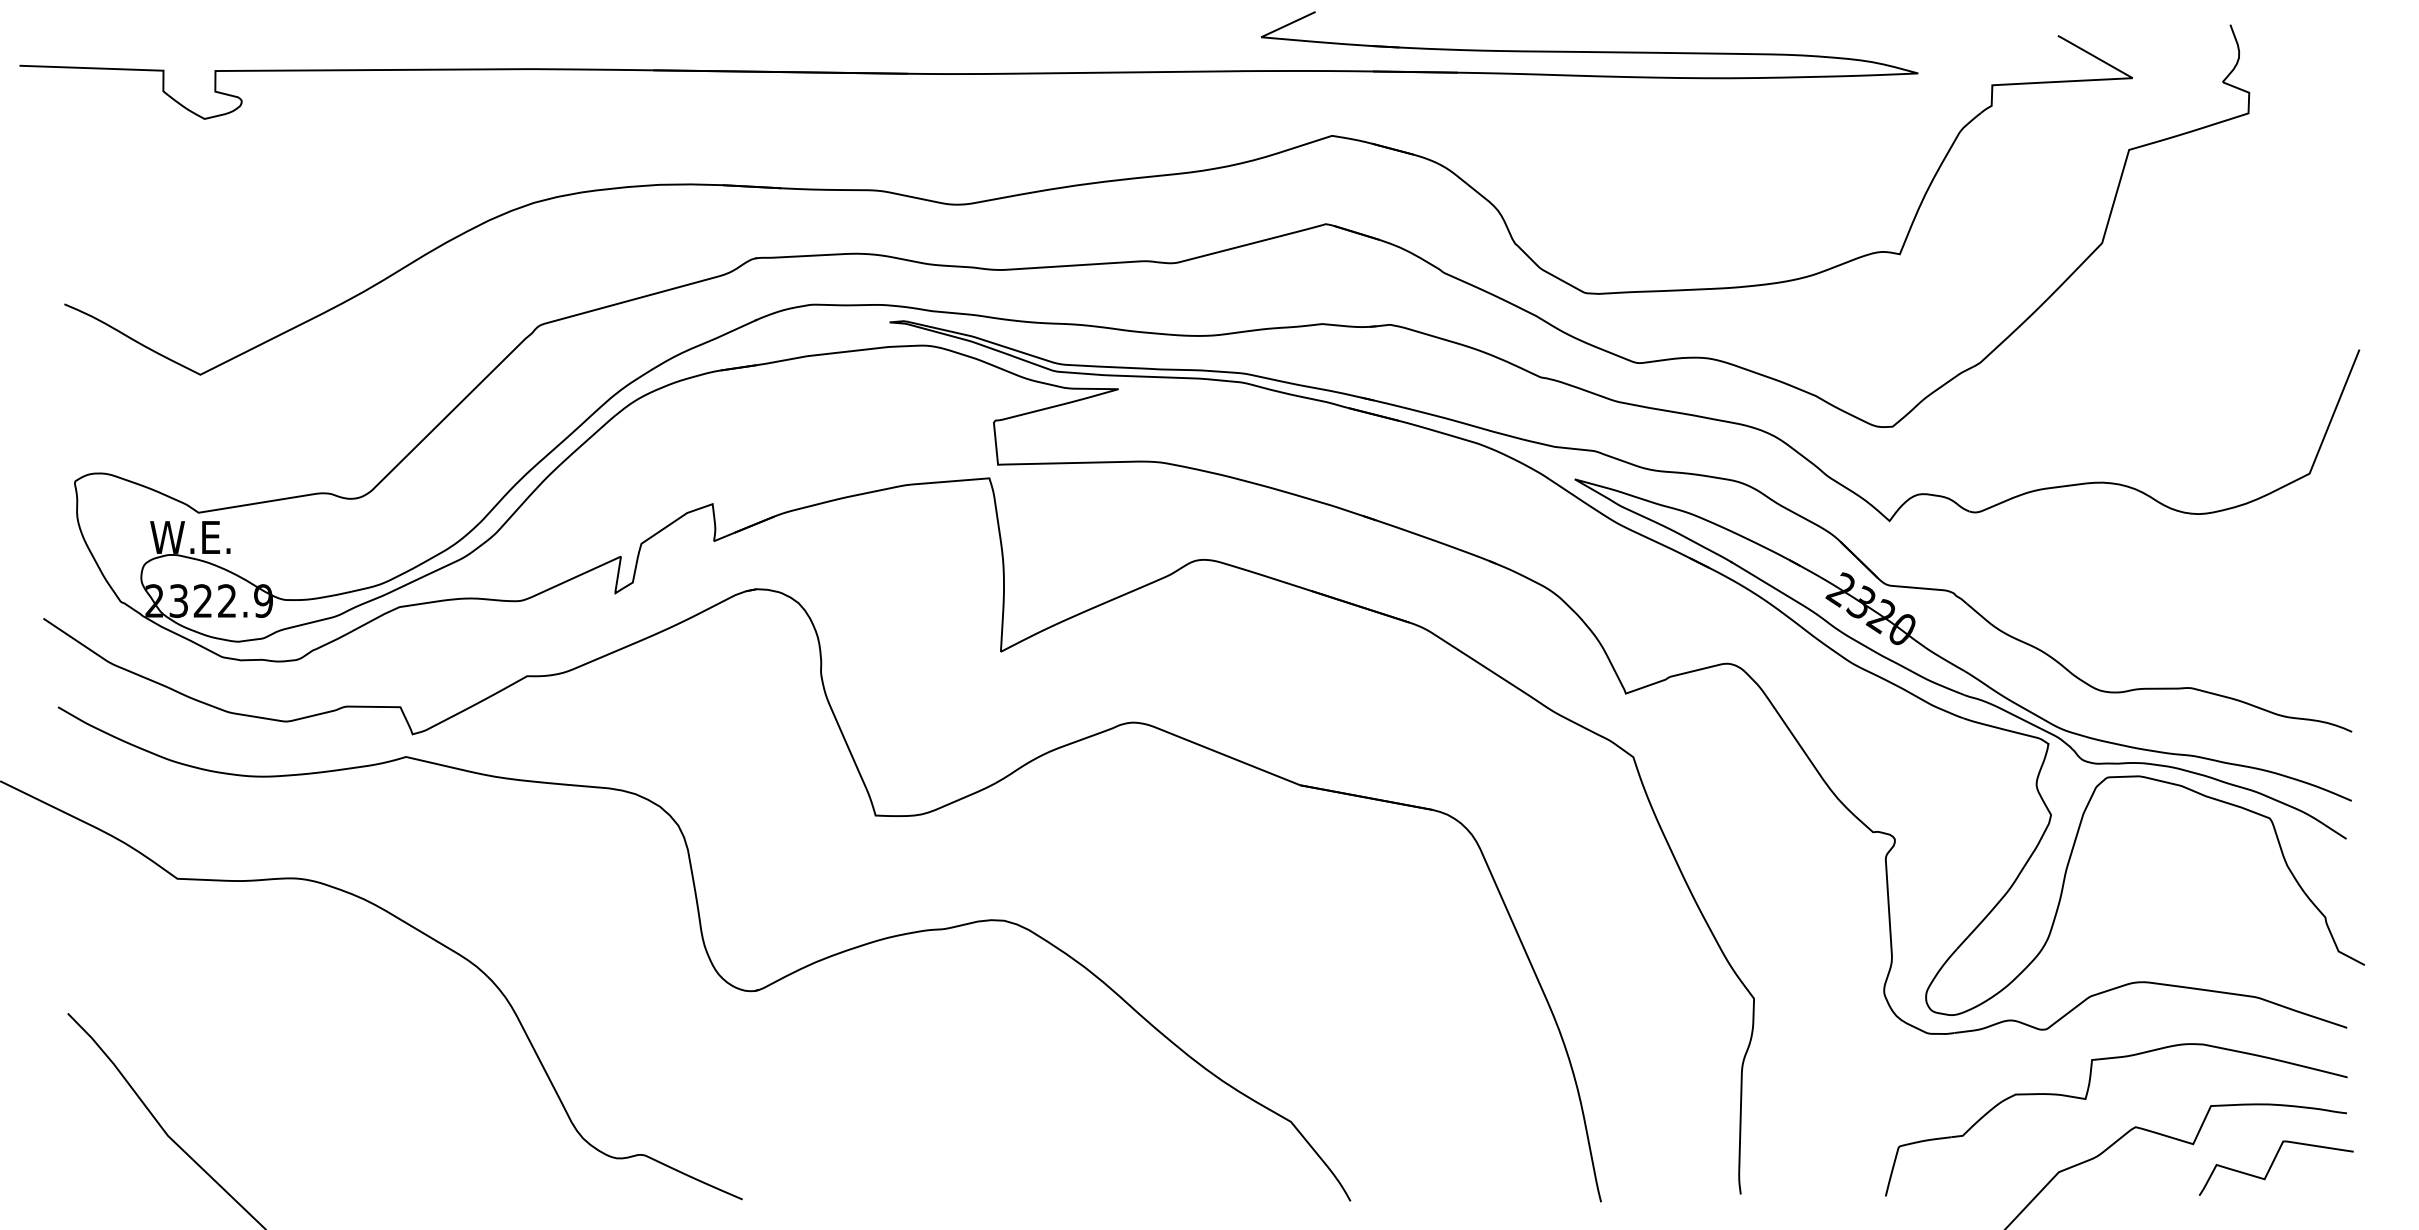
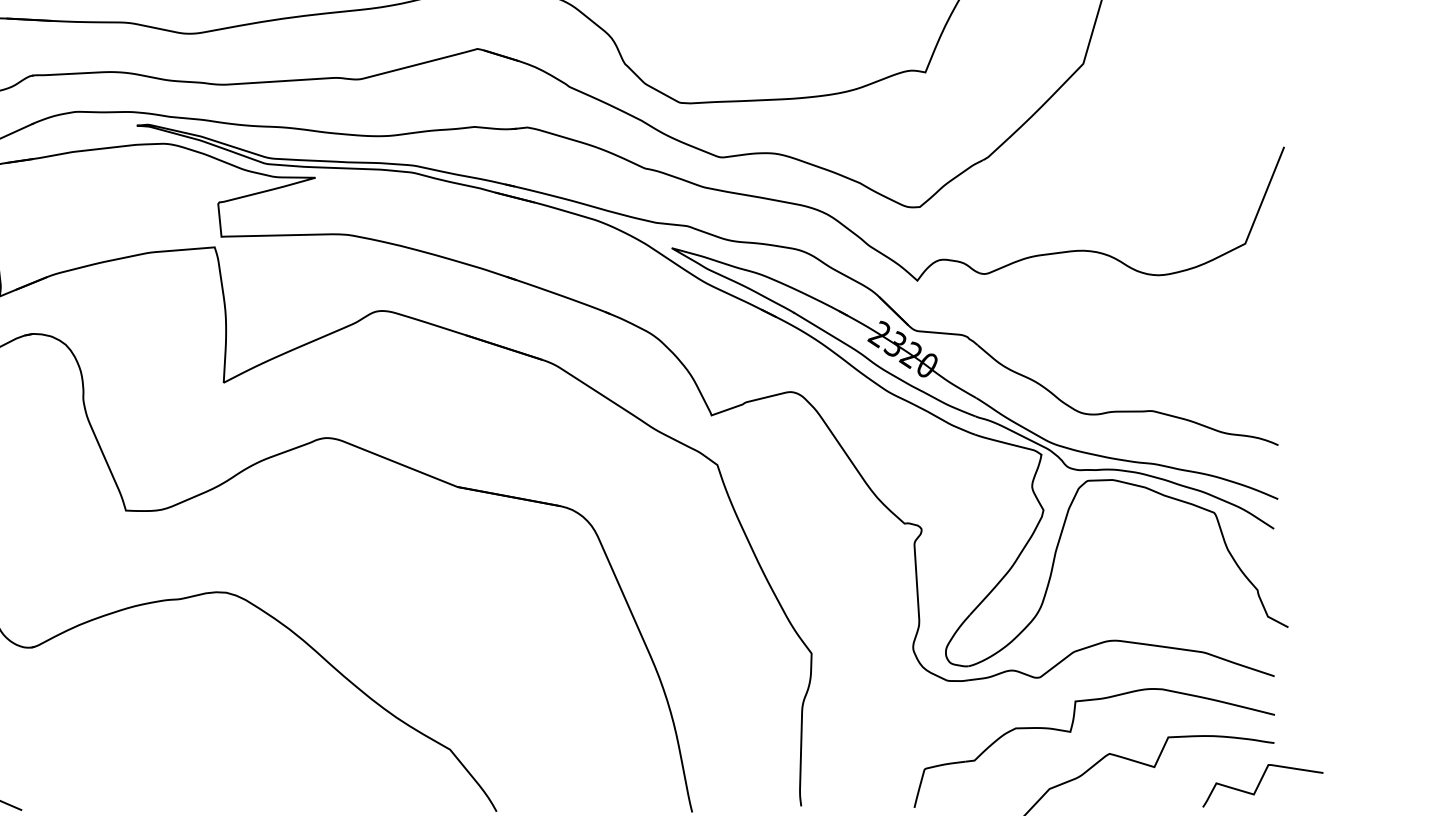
curve: (2272, 1165) -> (1260, 783), moved

